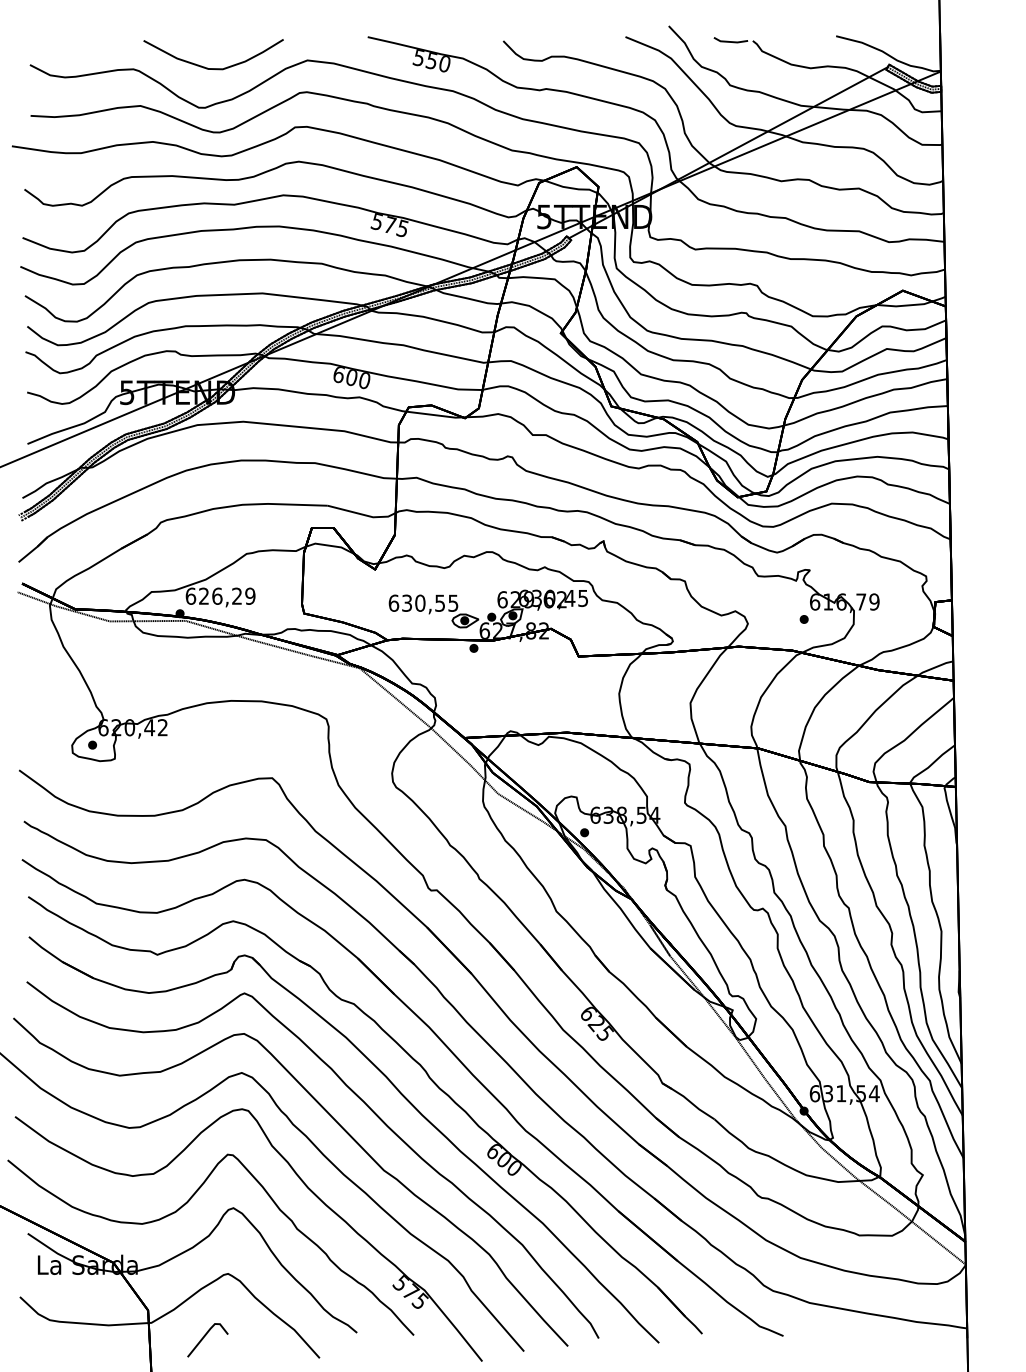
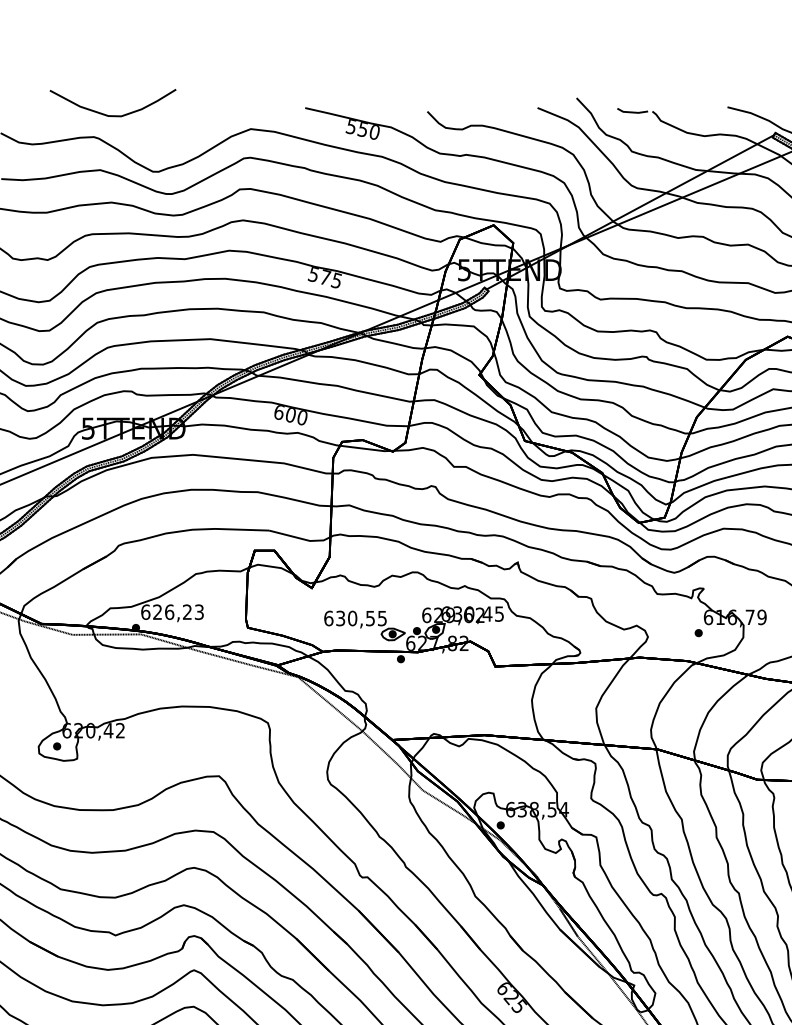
curve: (213, 68) -> (112, 115), moved
text: (250, 595) -> (199, 611), 626,29 -> 626,23

